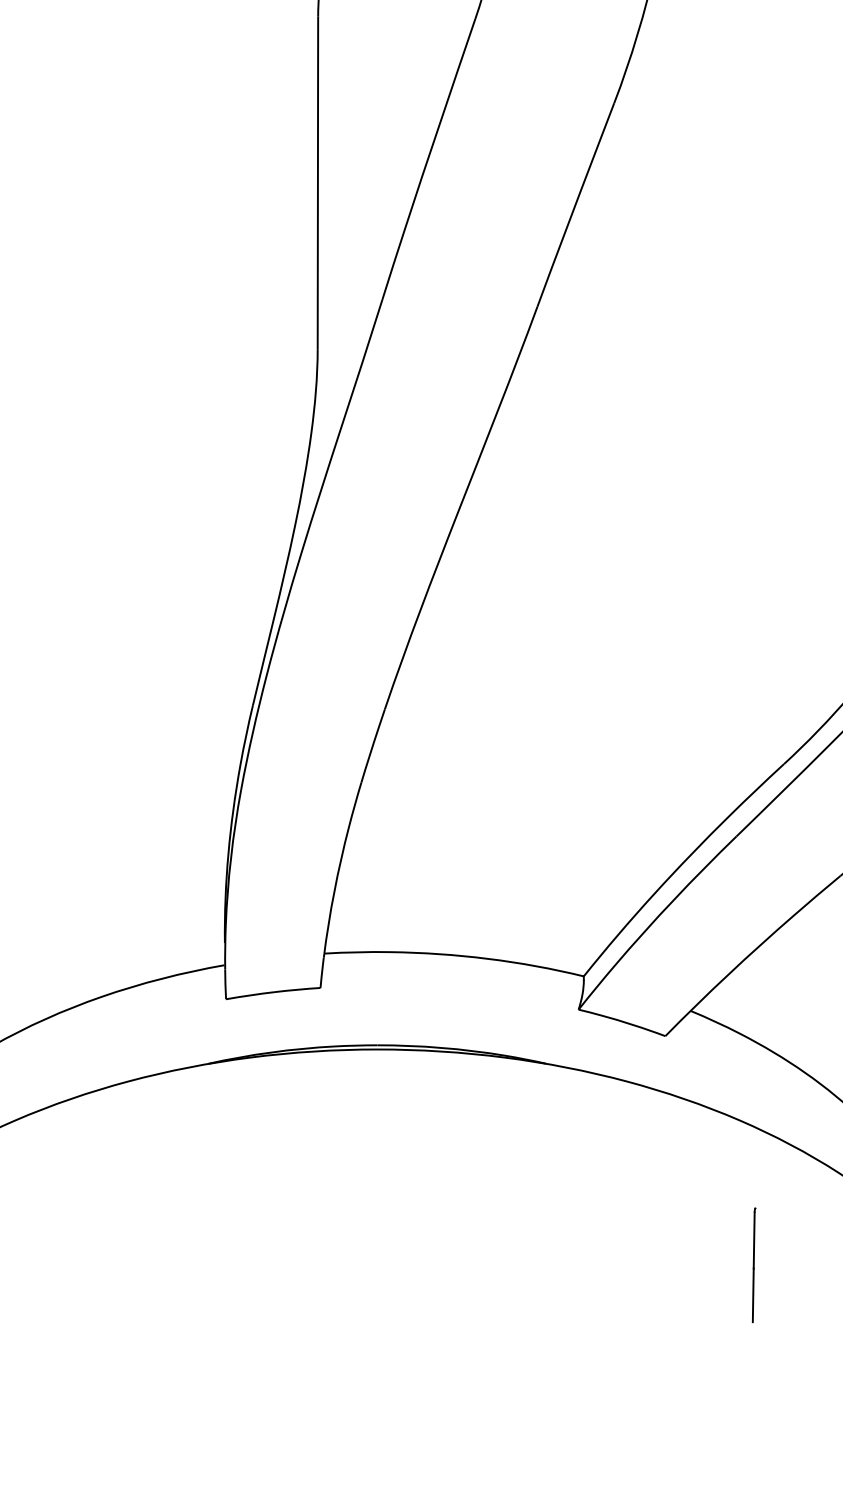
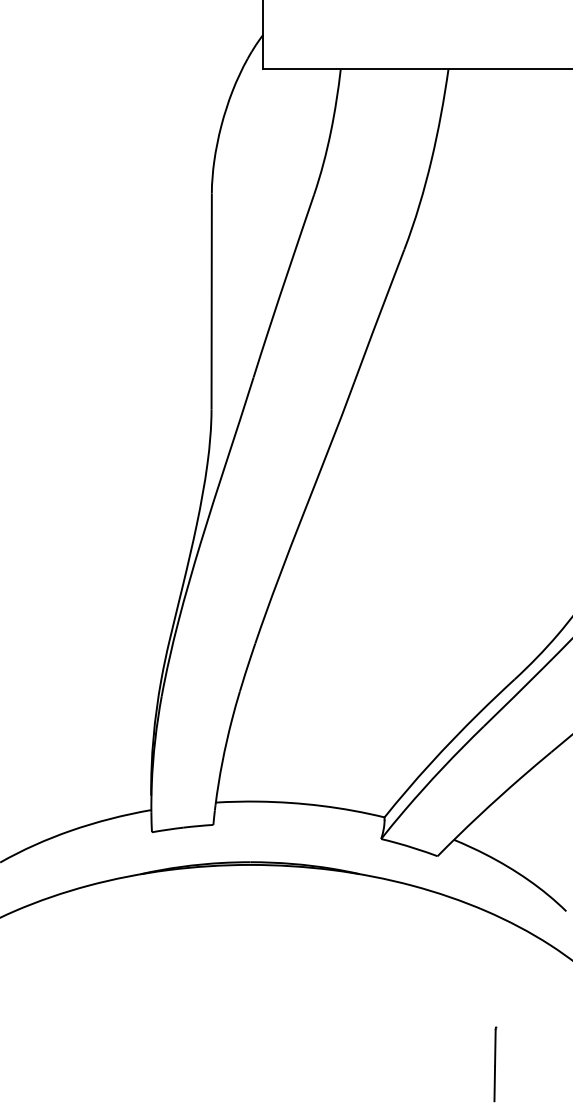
line: (754, 1265) -> (495, 1064), moved

